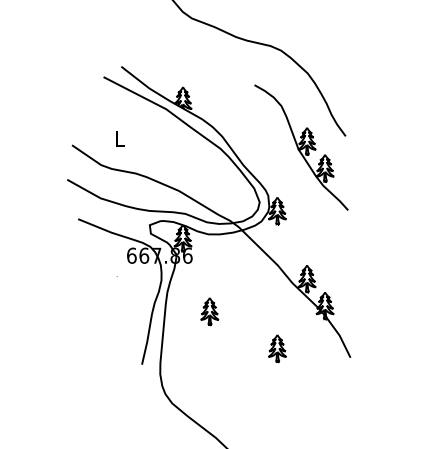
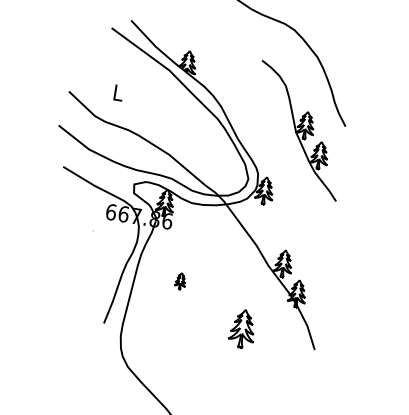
part: (209, 311) -> (180, 280), size x0.6
part: (277, 348) -> (242, 328), size x1.4

